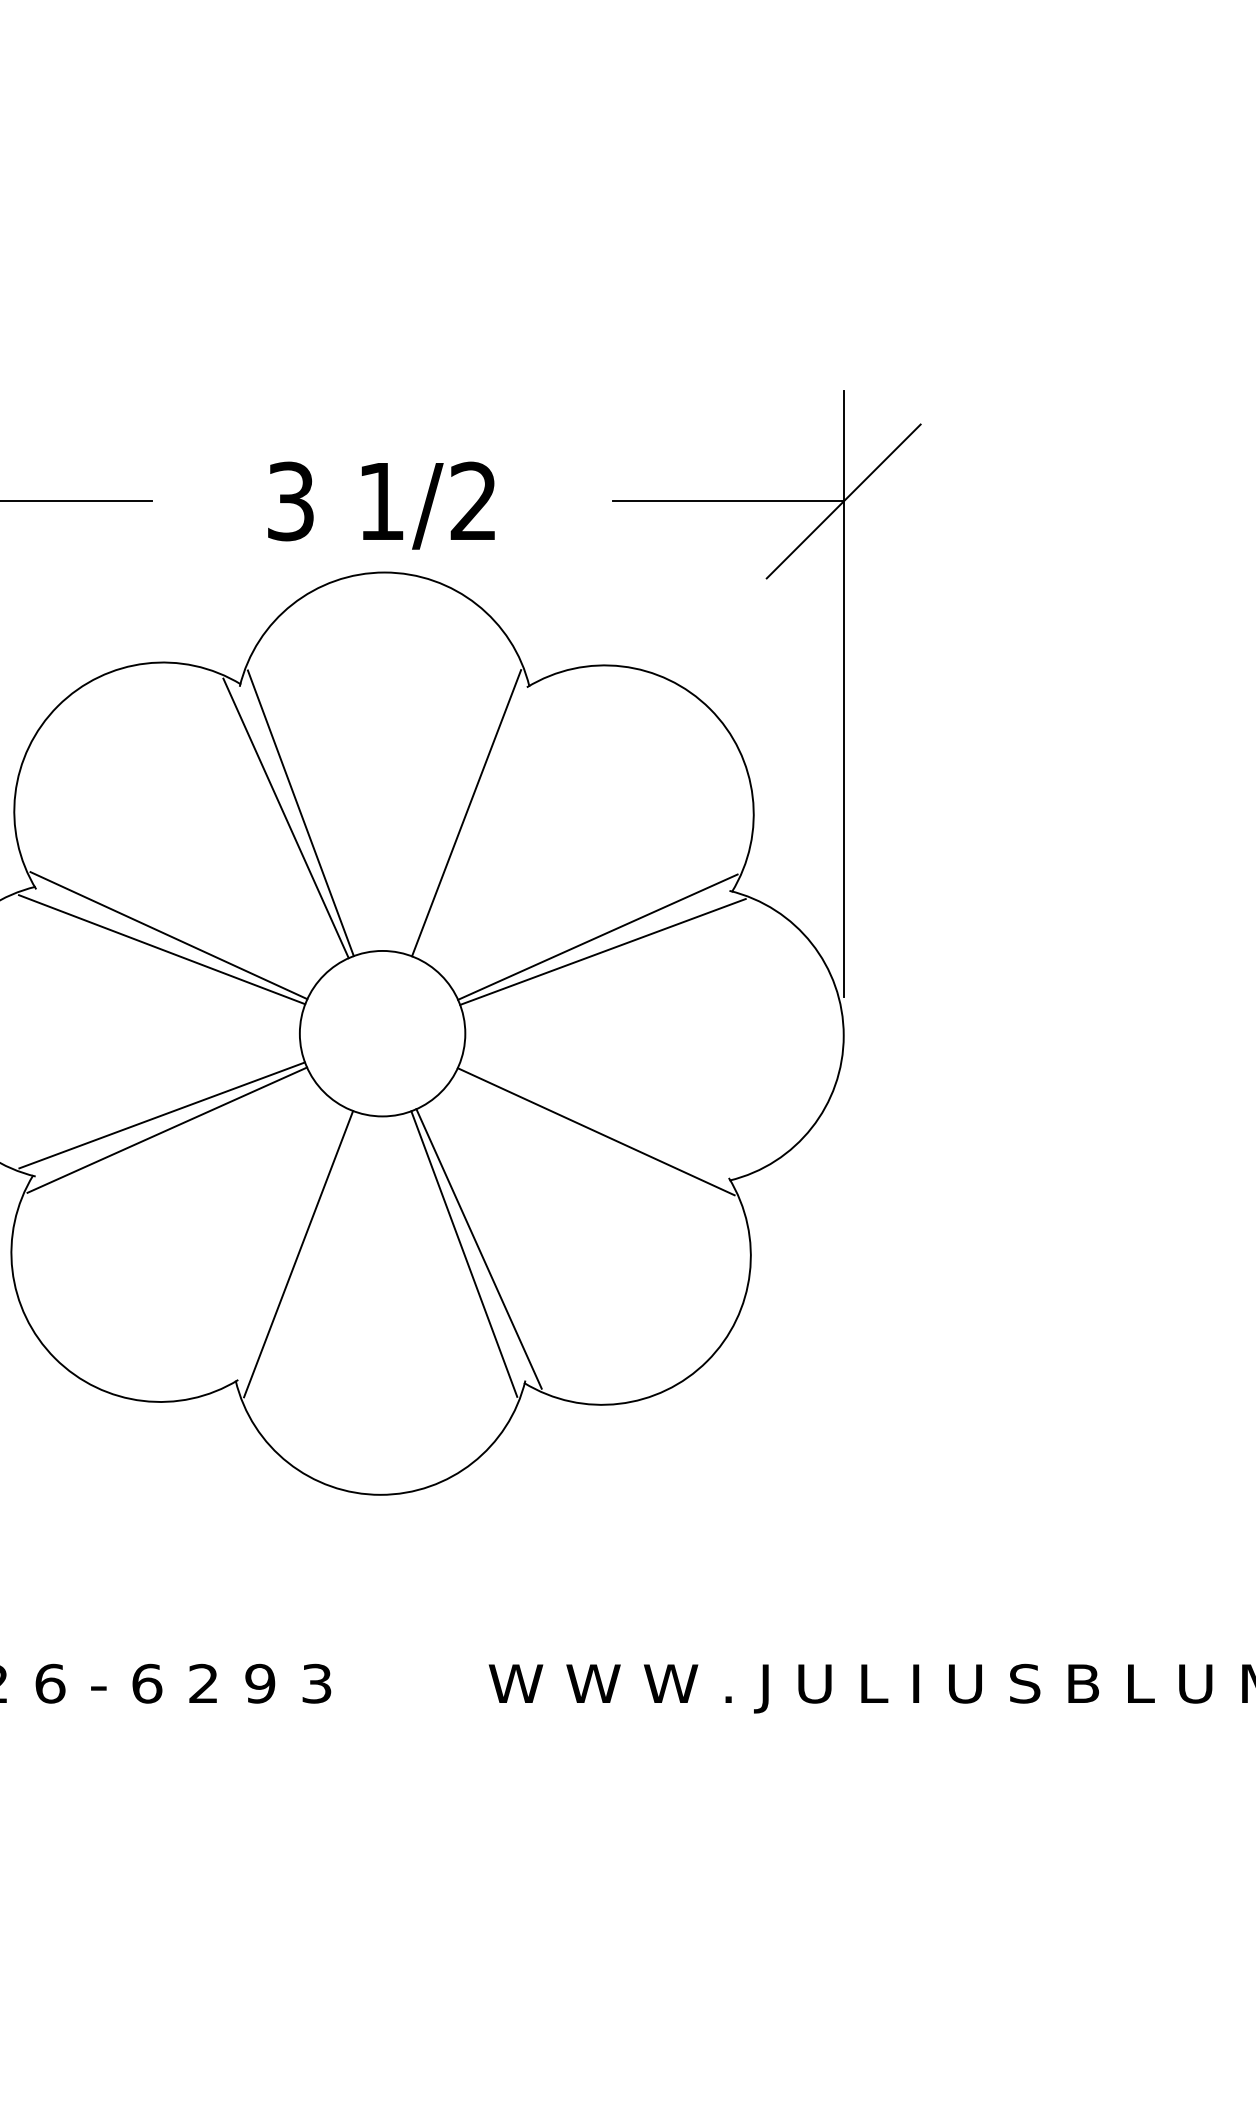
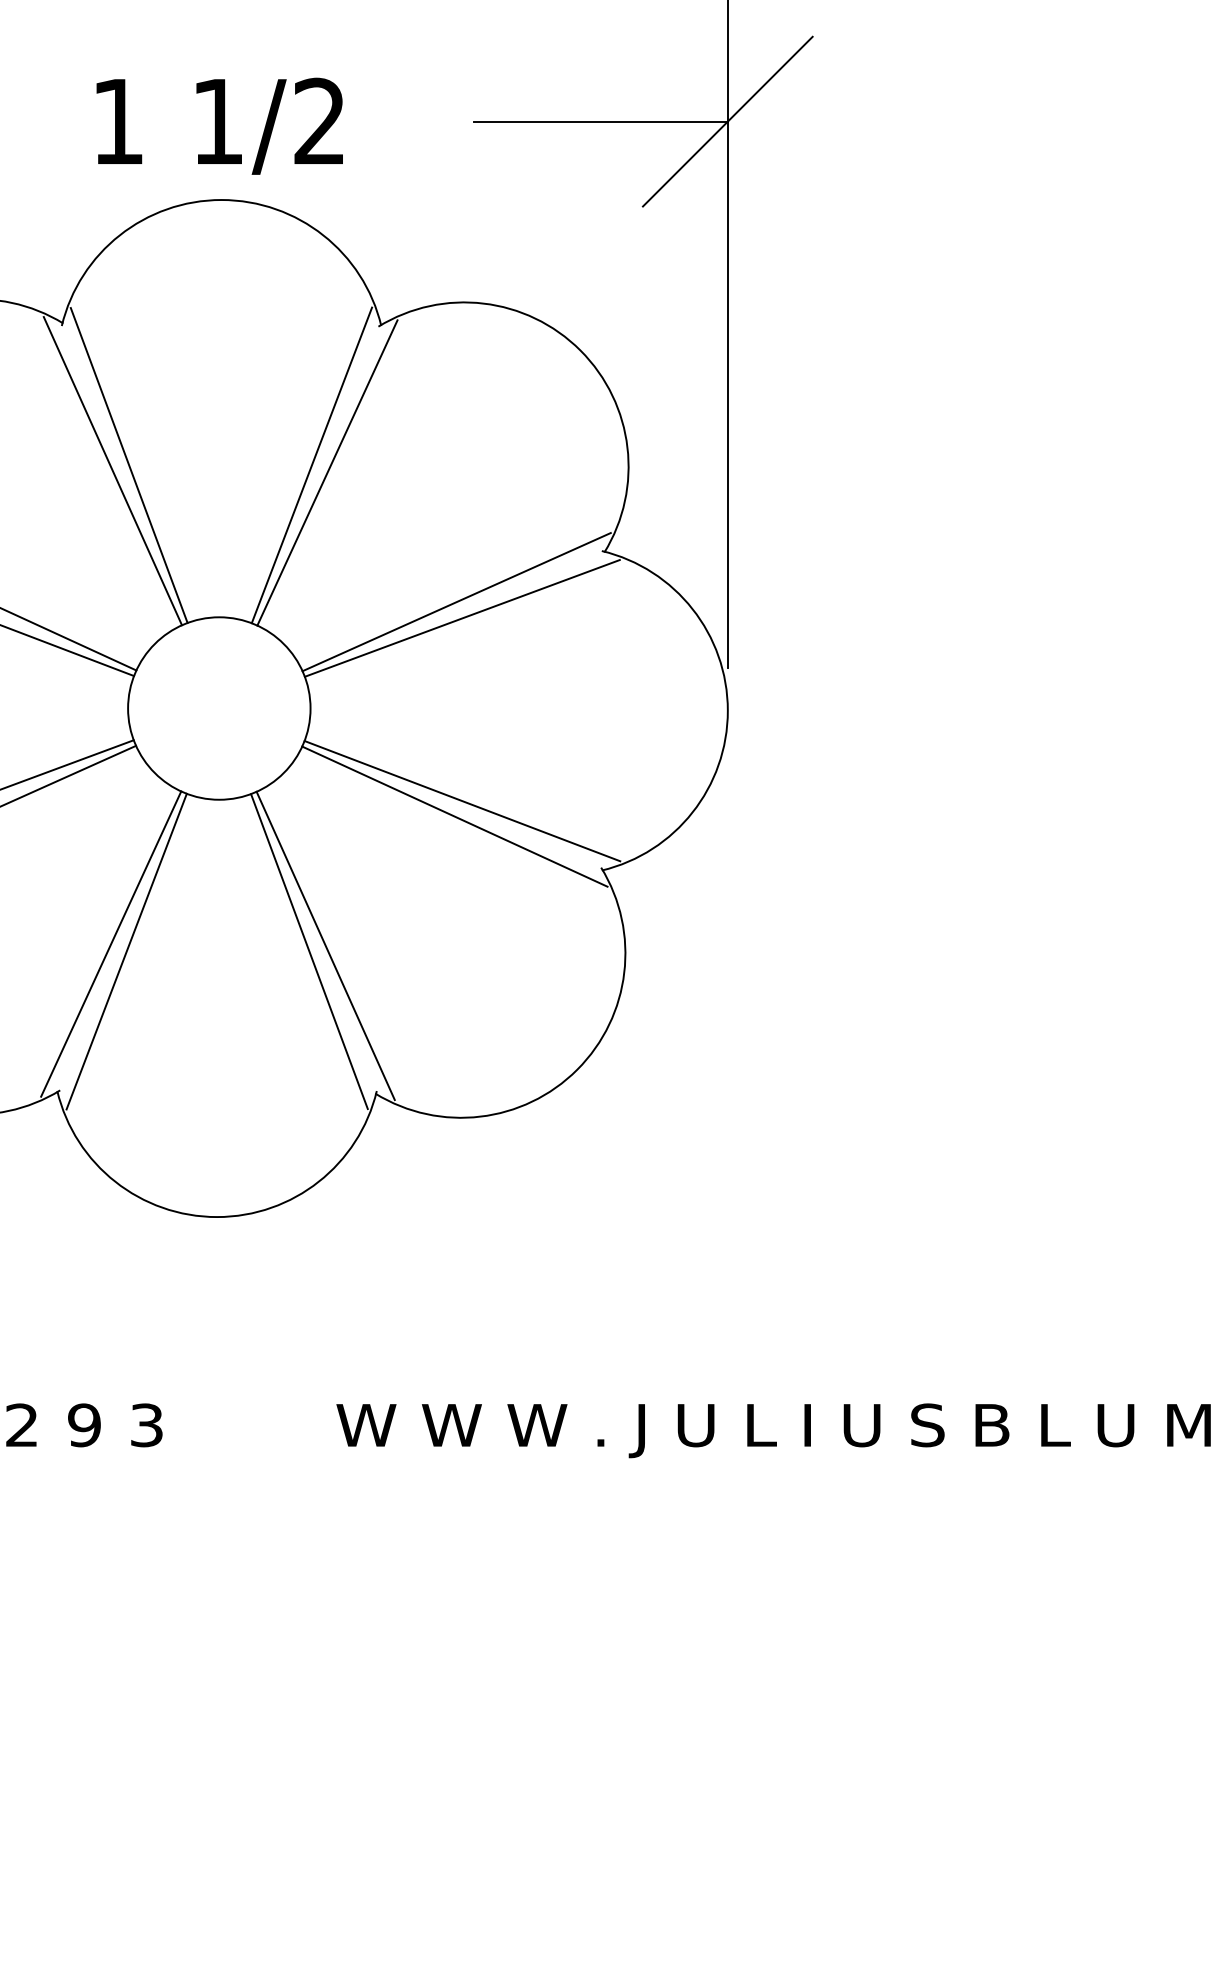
text: (290, 501) -> (117, 121), 3 -> 1
line: (480, 819) -> (327, 472), added
line: (602, 1117) -> (461, 800), added
line: (284, 1246) -> (111, 943), added

